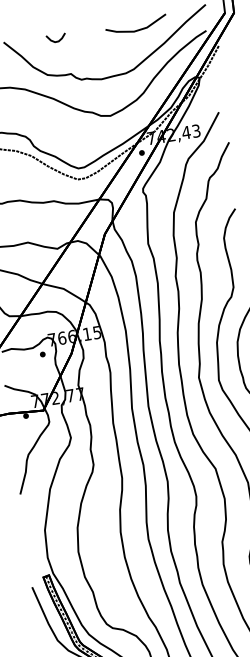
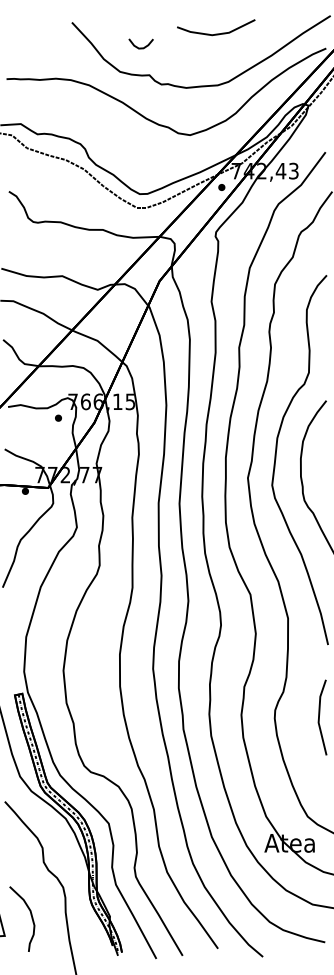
line: (137, 29) -> (216, 33), moved
curve: (56, 41) -> (140, 47), moved

